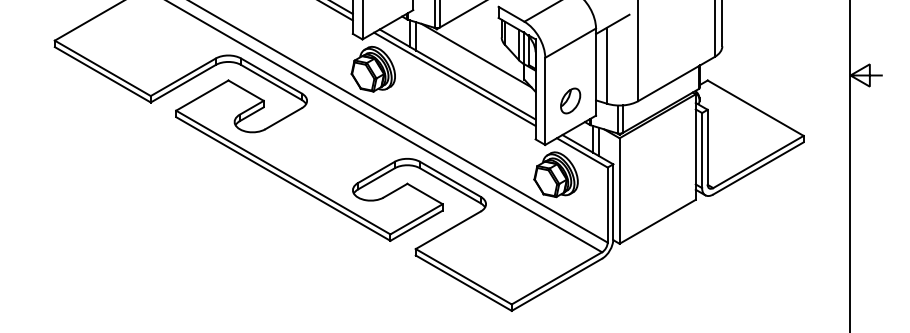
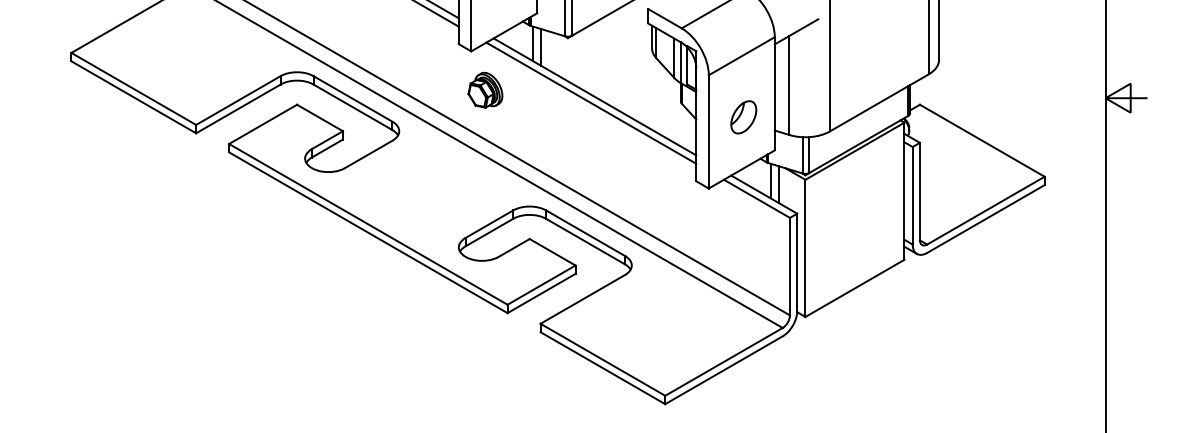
line: (475, 55) -> (618, 72), removed
part: (373, 69) -> (485, 90), size x0.6
part: (570, 101) -> (743, 117), moved
part: (555, 174) -> (722, 227), removed

